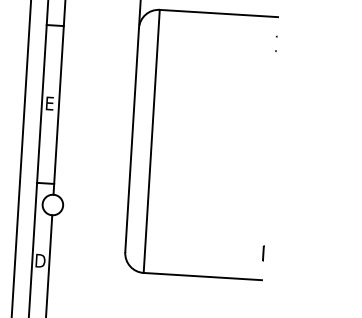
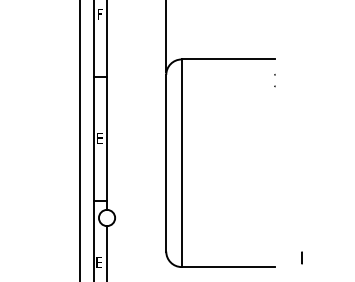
line: (262, 252) -> (301, 257), moved
text: (39, 260) -> (99, 262), D -> E

